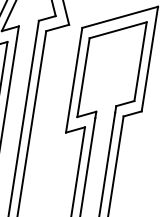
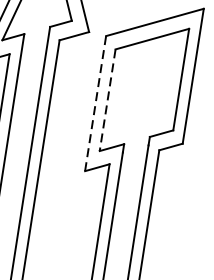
line: (83, 77) -> (107, 100), solid -> dashed
line: (74, 79) -> (96, 102), solid -> dashed

